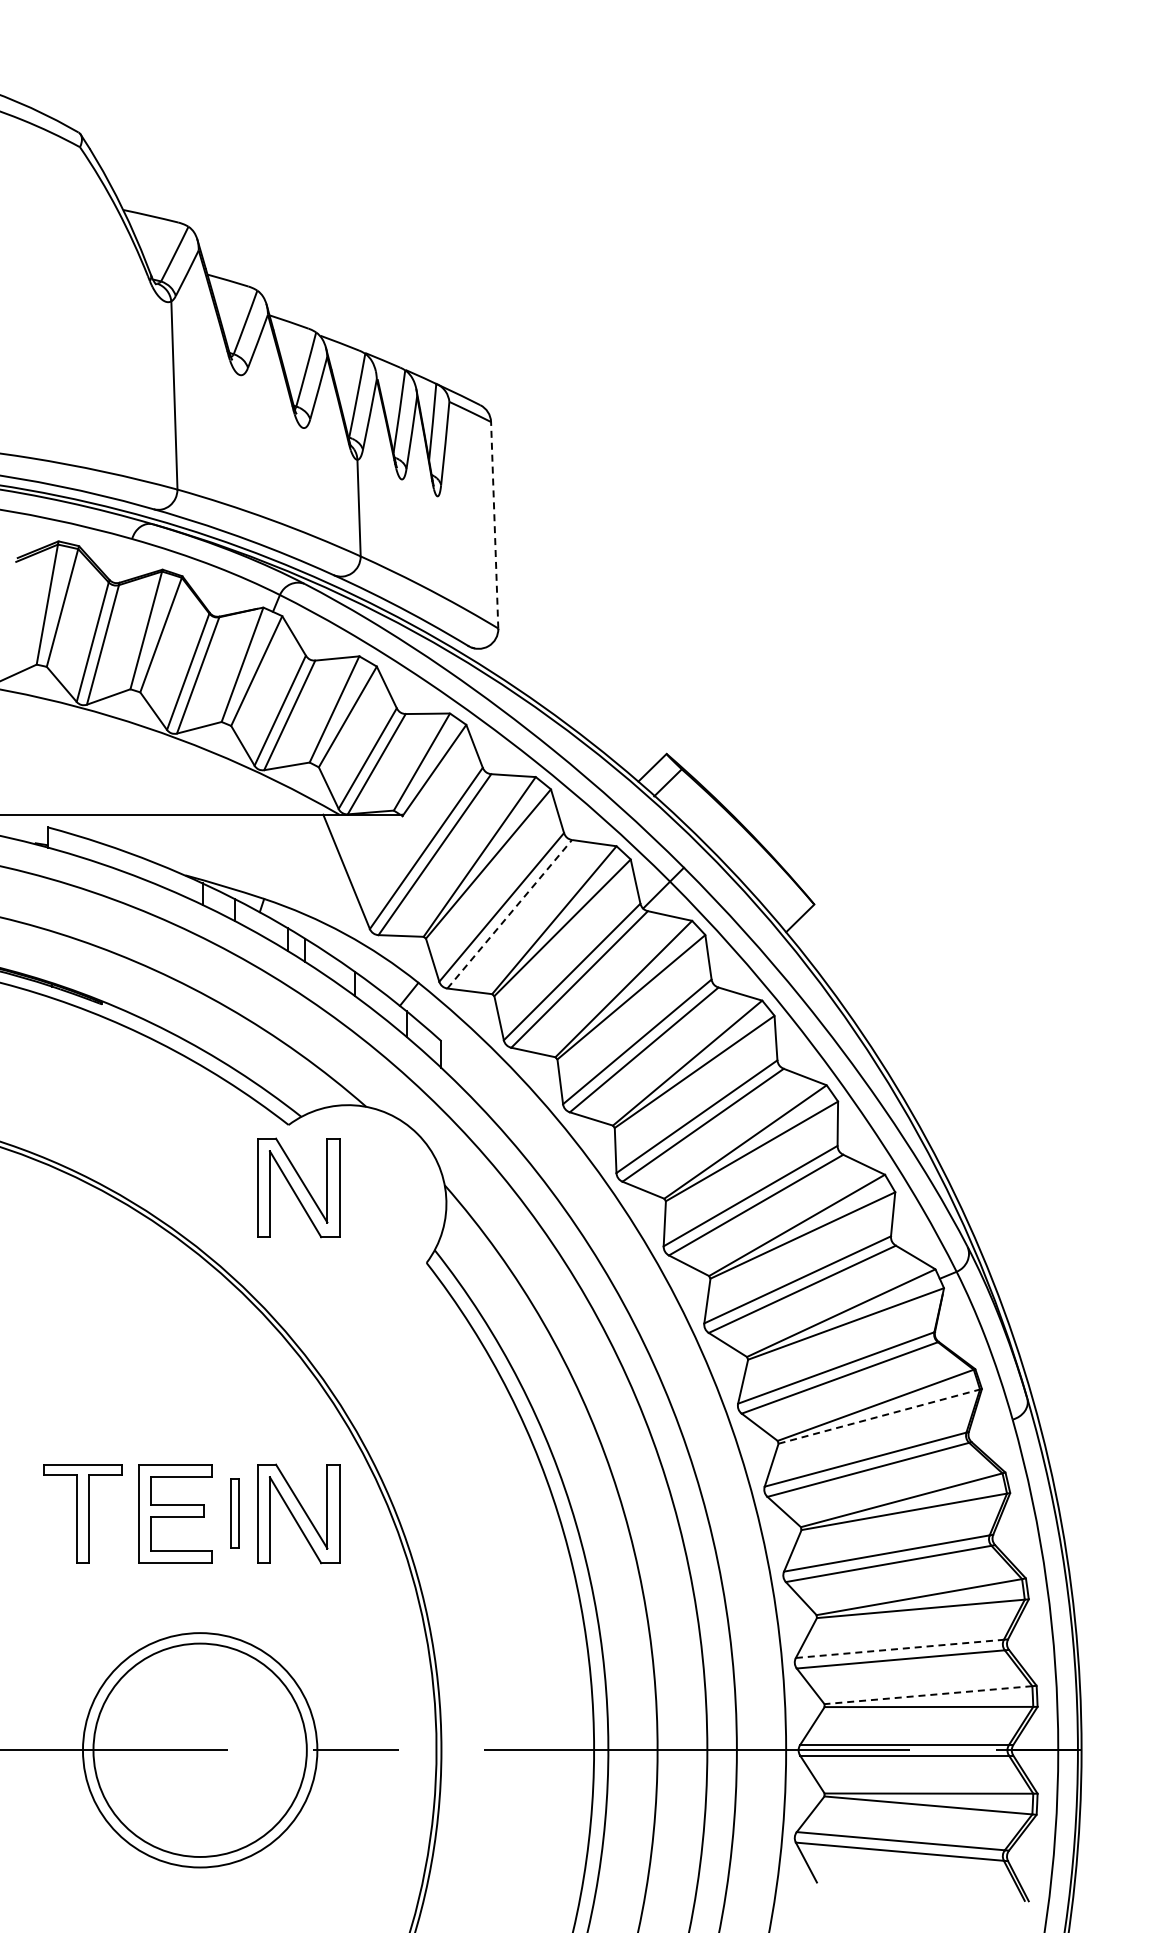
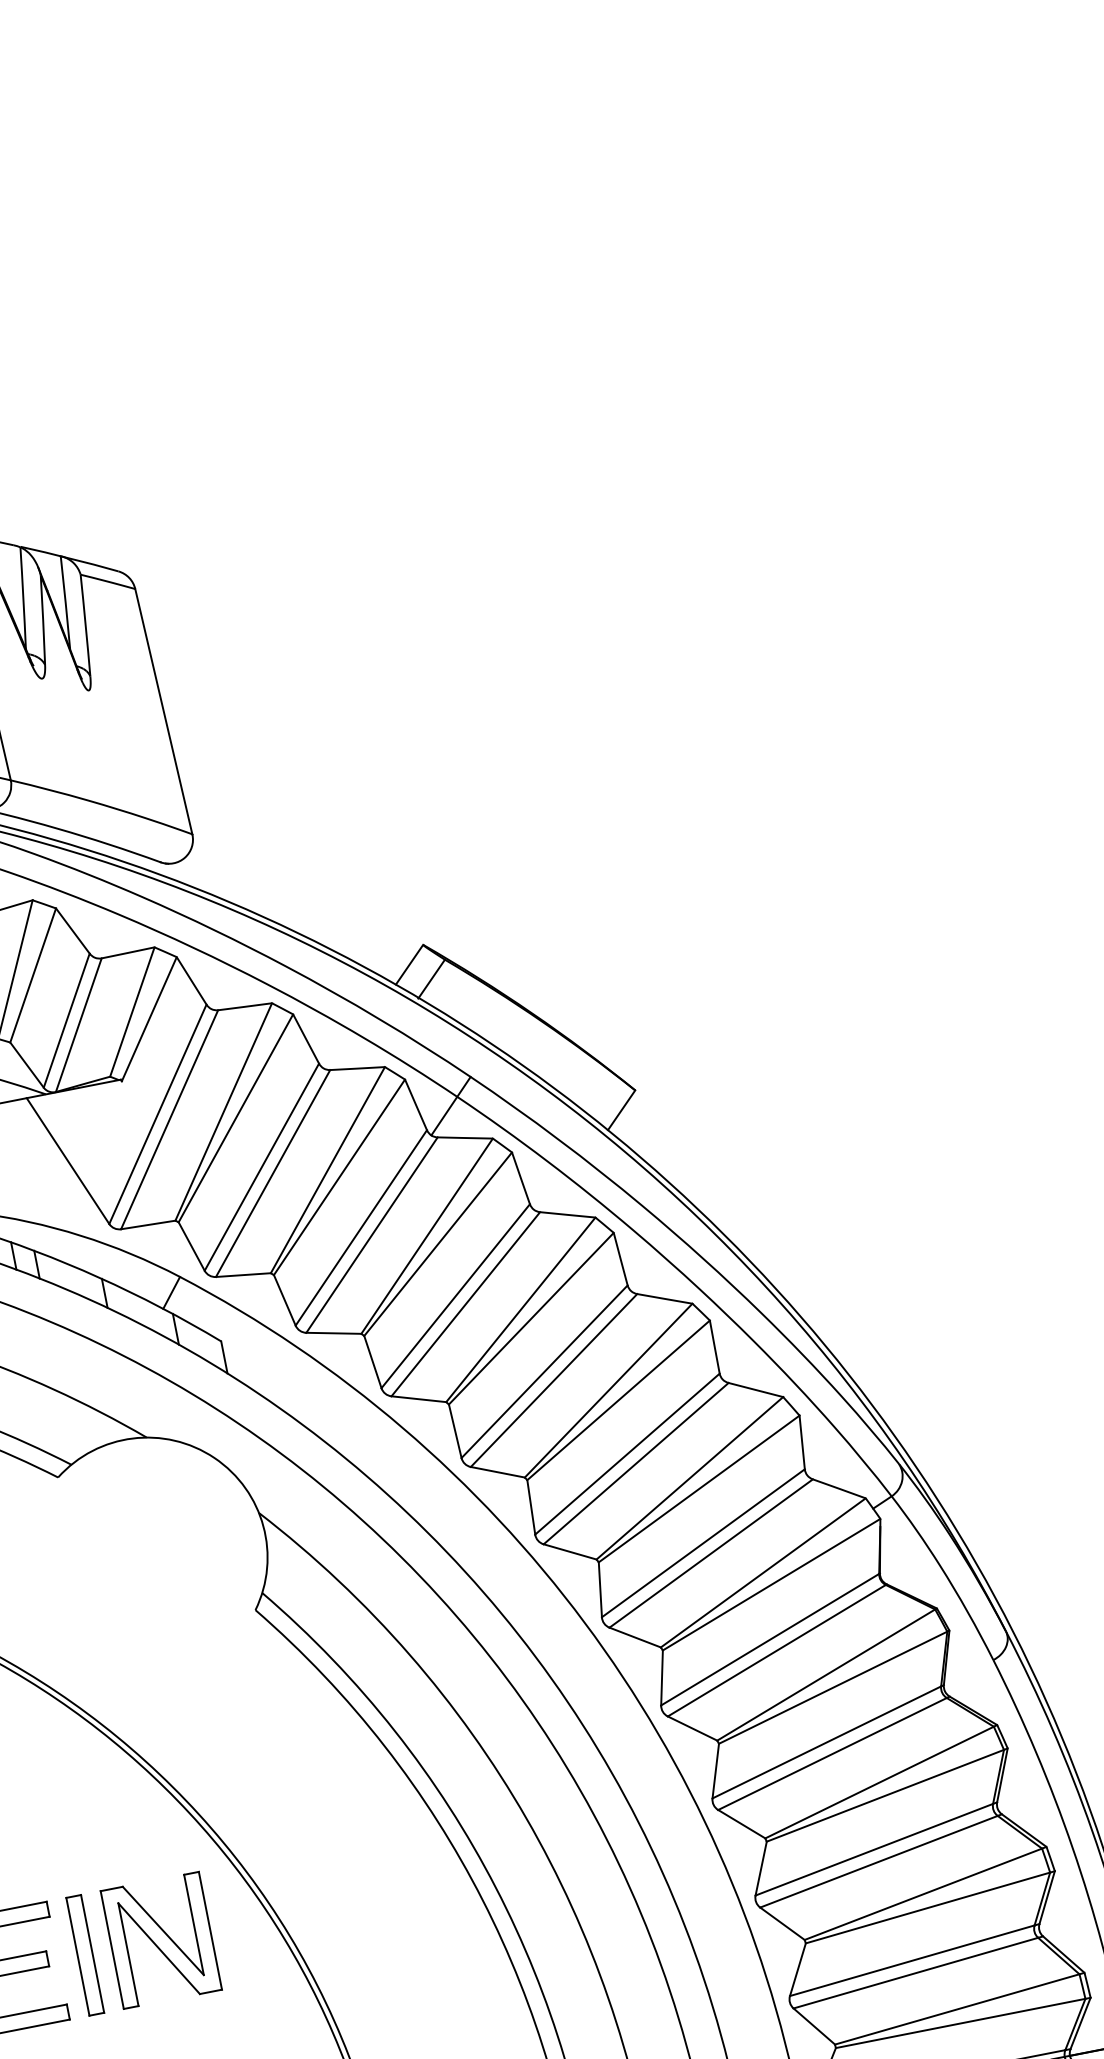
line: (494, 524) -> (163, 710), dashed -> solid
line: (509, 914) -> (272, 1173), dashed -> solid
part: (298, 1187) -> (84, 1549), removed
line: (879, 1416) -> (833, 1687), dashed -> solid
part: (234, 1513) -> (84, 1954), size x1.43
line: (900, 1648) -> (912, 1960), dashed -> solid
line: (927, 1695) -> (956, 2010), dashed -> solid

